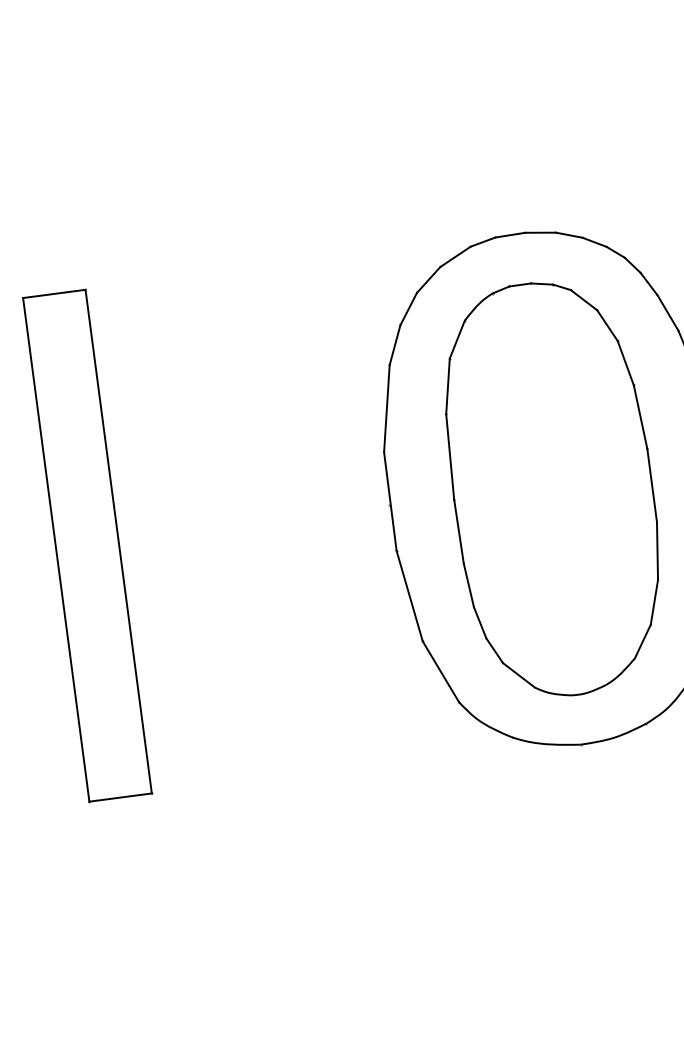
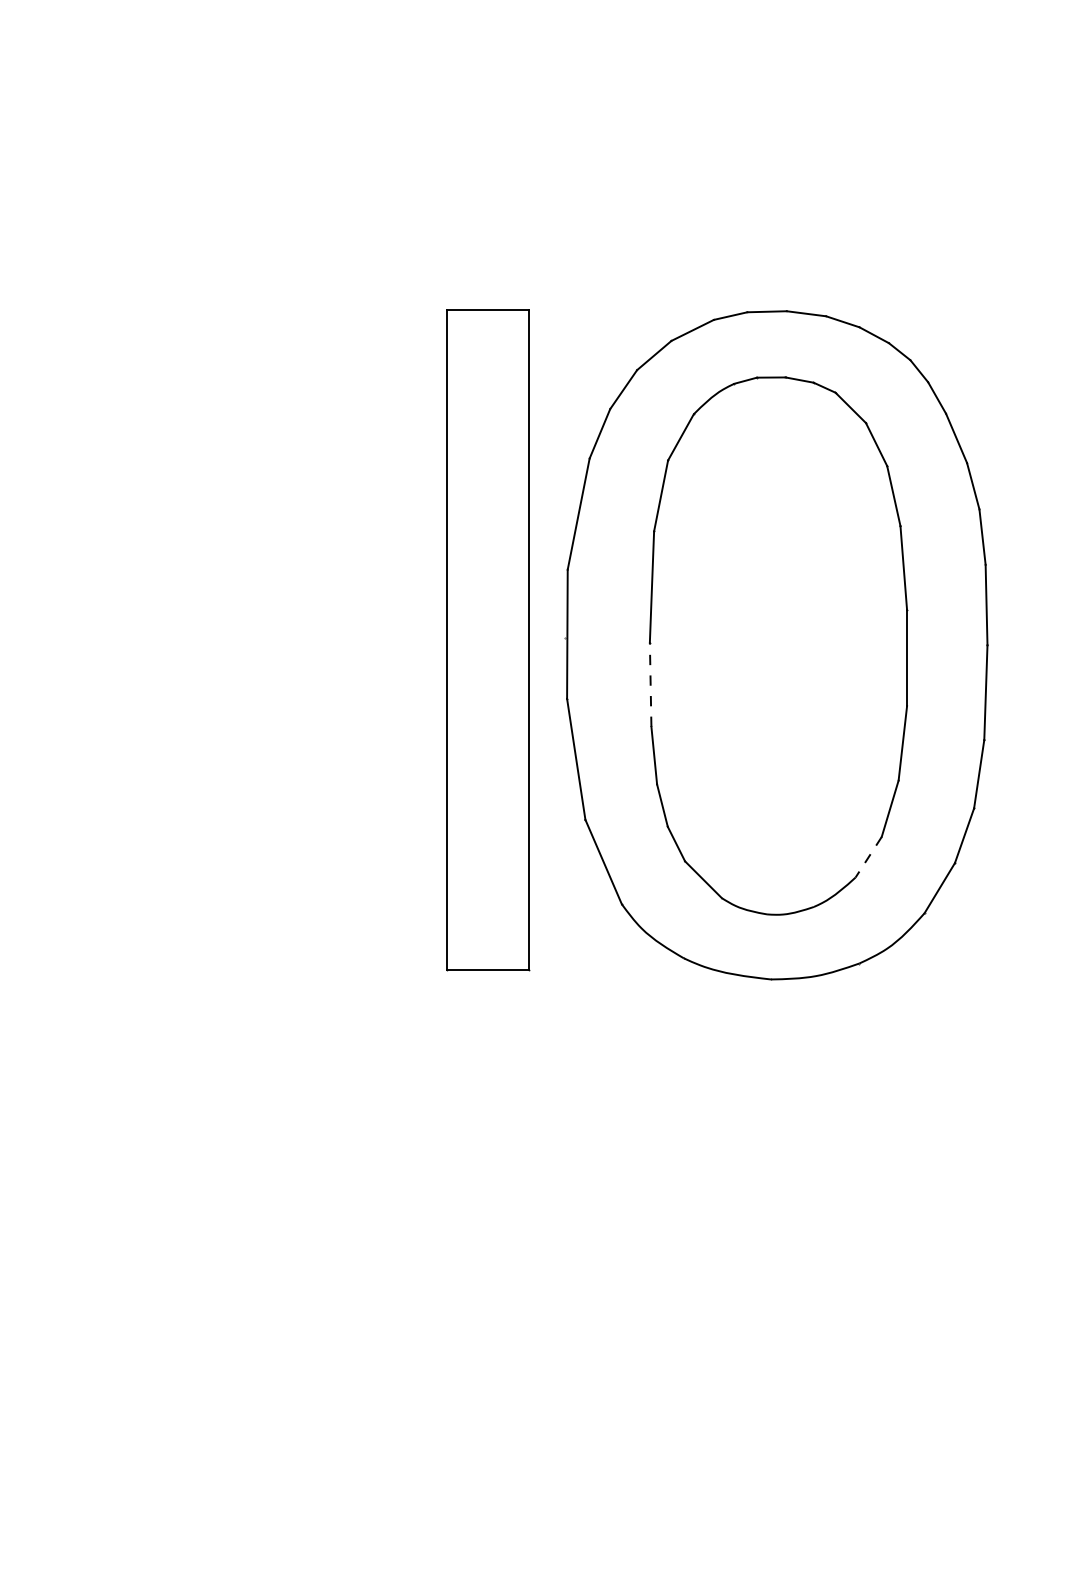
line: (458, 531) -> (650, 684), solid -> dashed
part: (87, 546) -> (488, 640), moved
line: (642, 641) -> (868, 857), solid -> dashed

